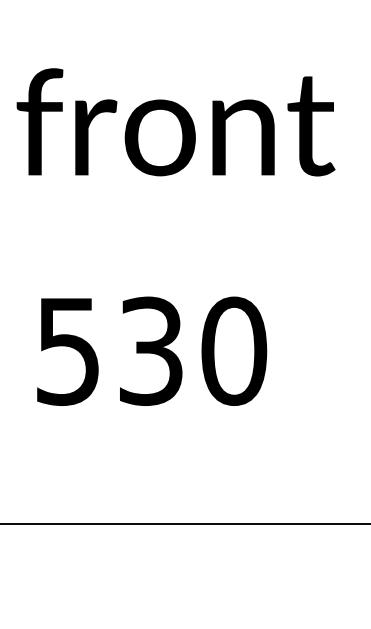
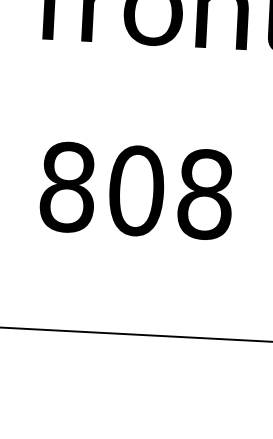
text: (151, 350) -> (136, 190), 530 -> 808

